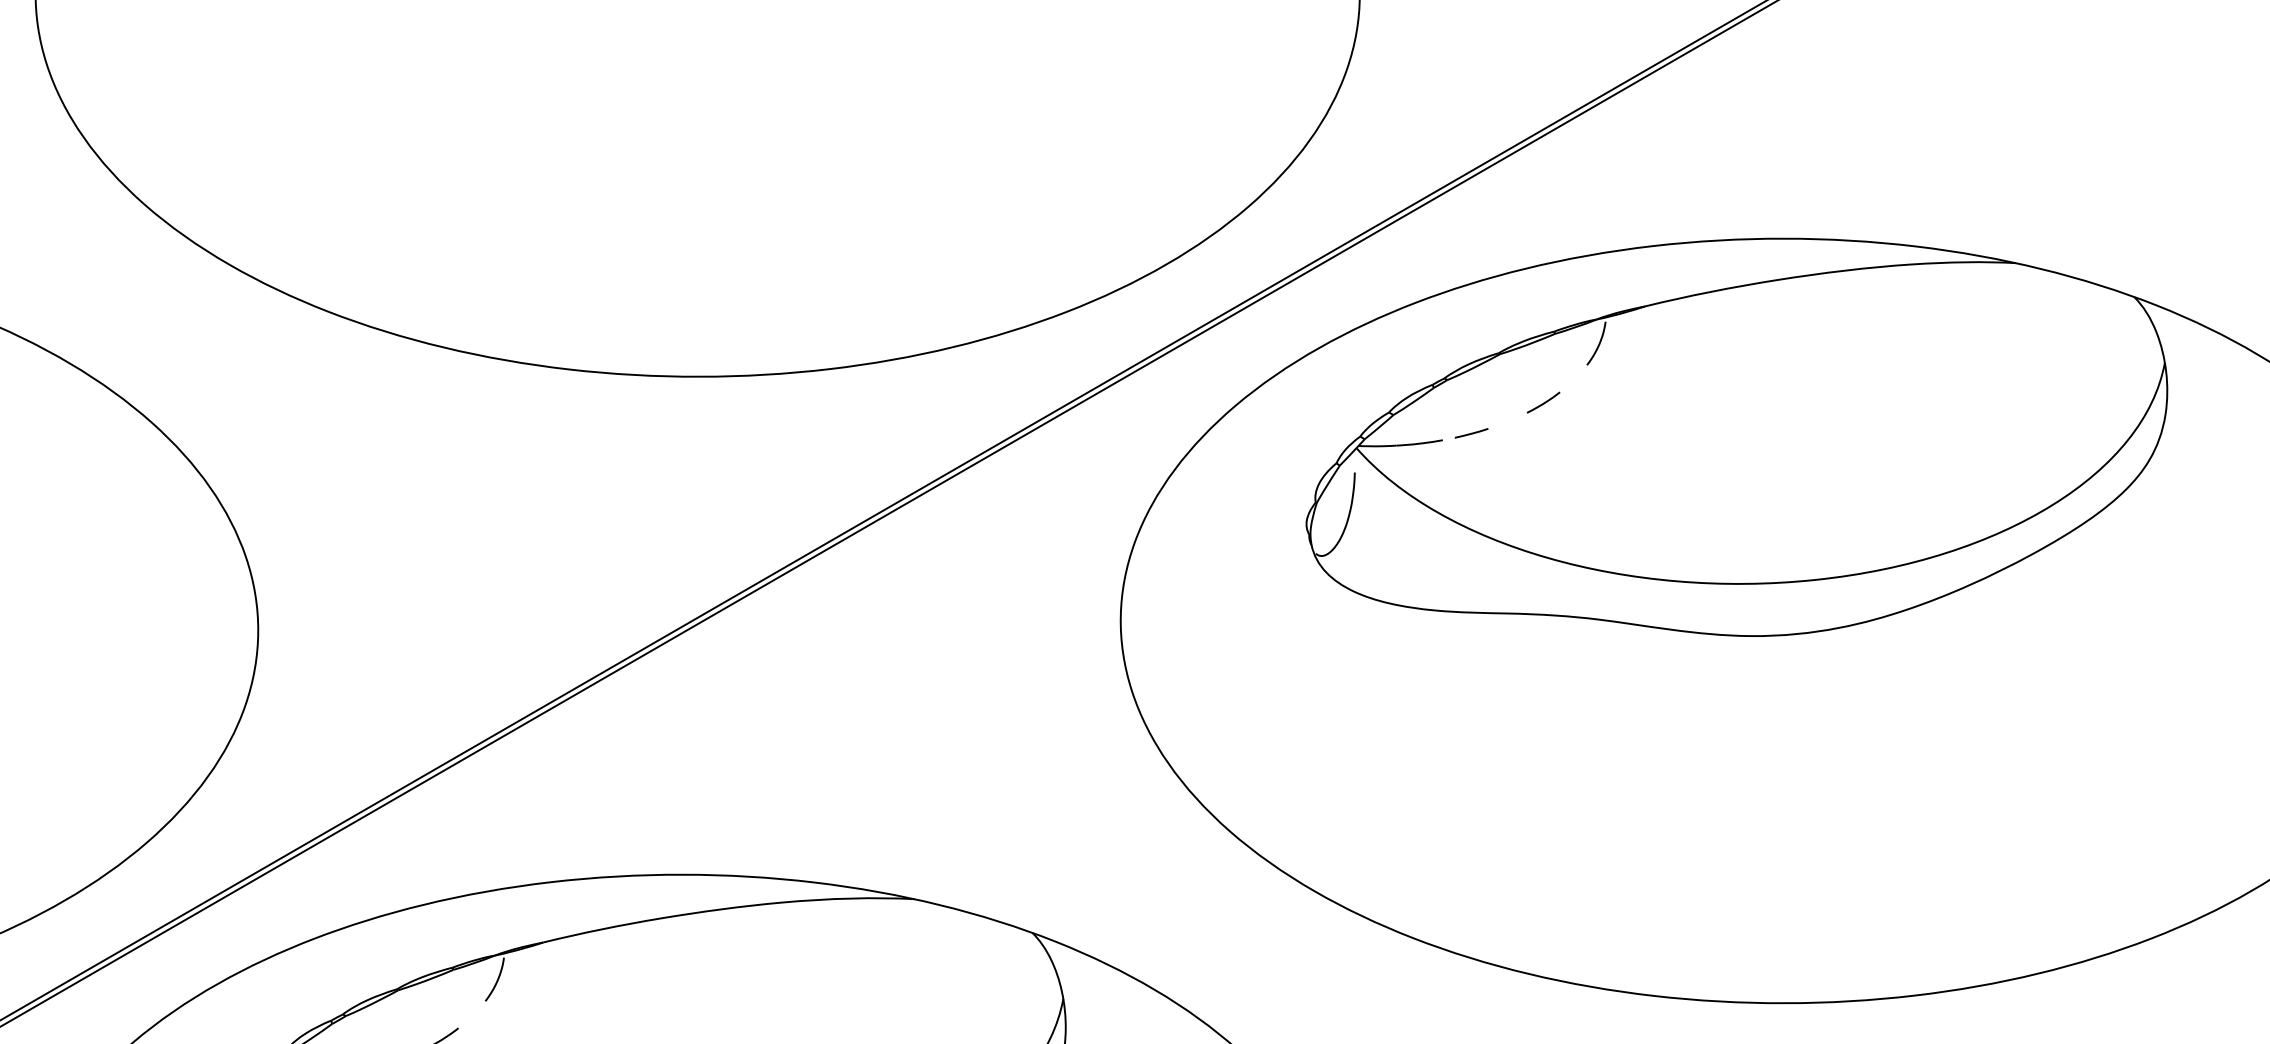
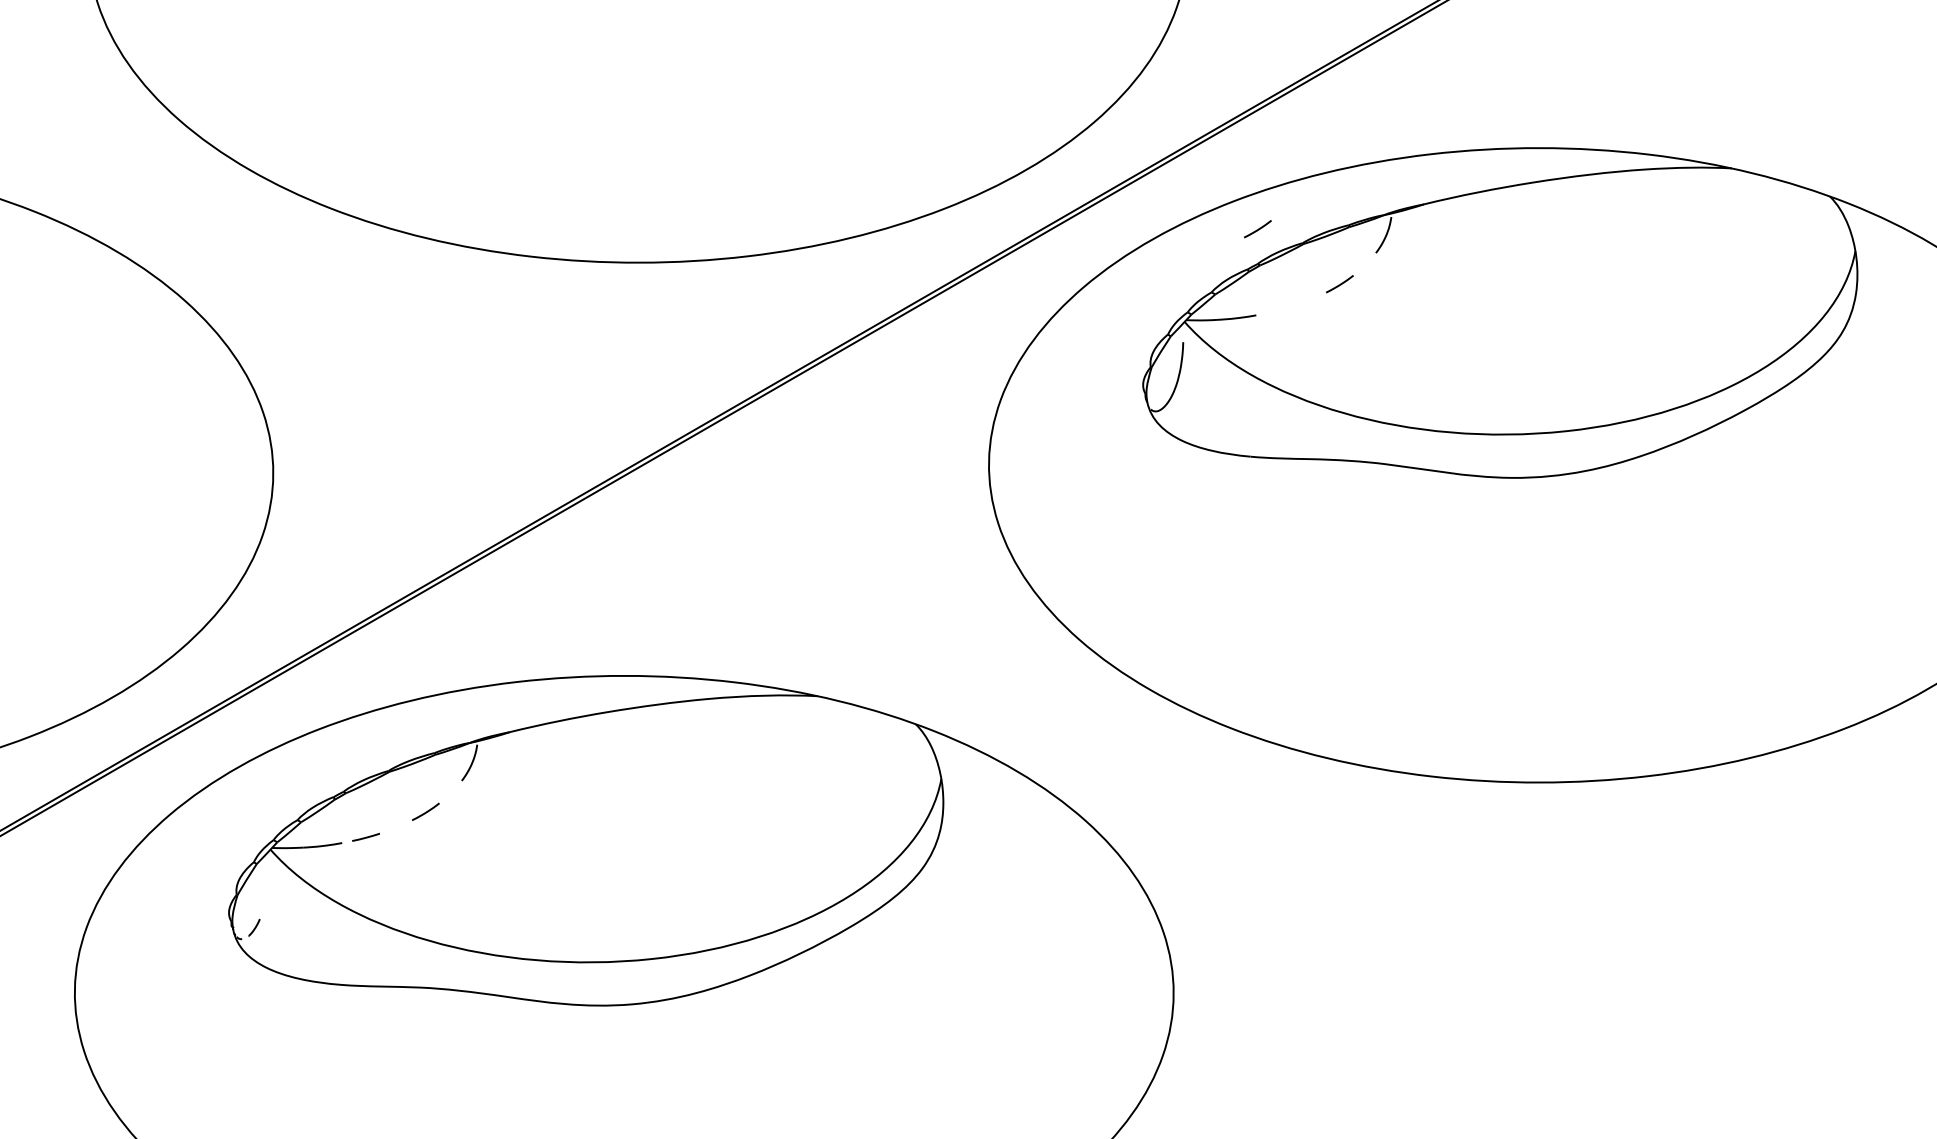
line: (1444, 336) -> (1257, 229), added
line: (1472, 433) -> (1280, 309), removed

